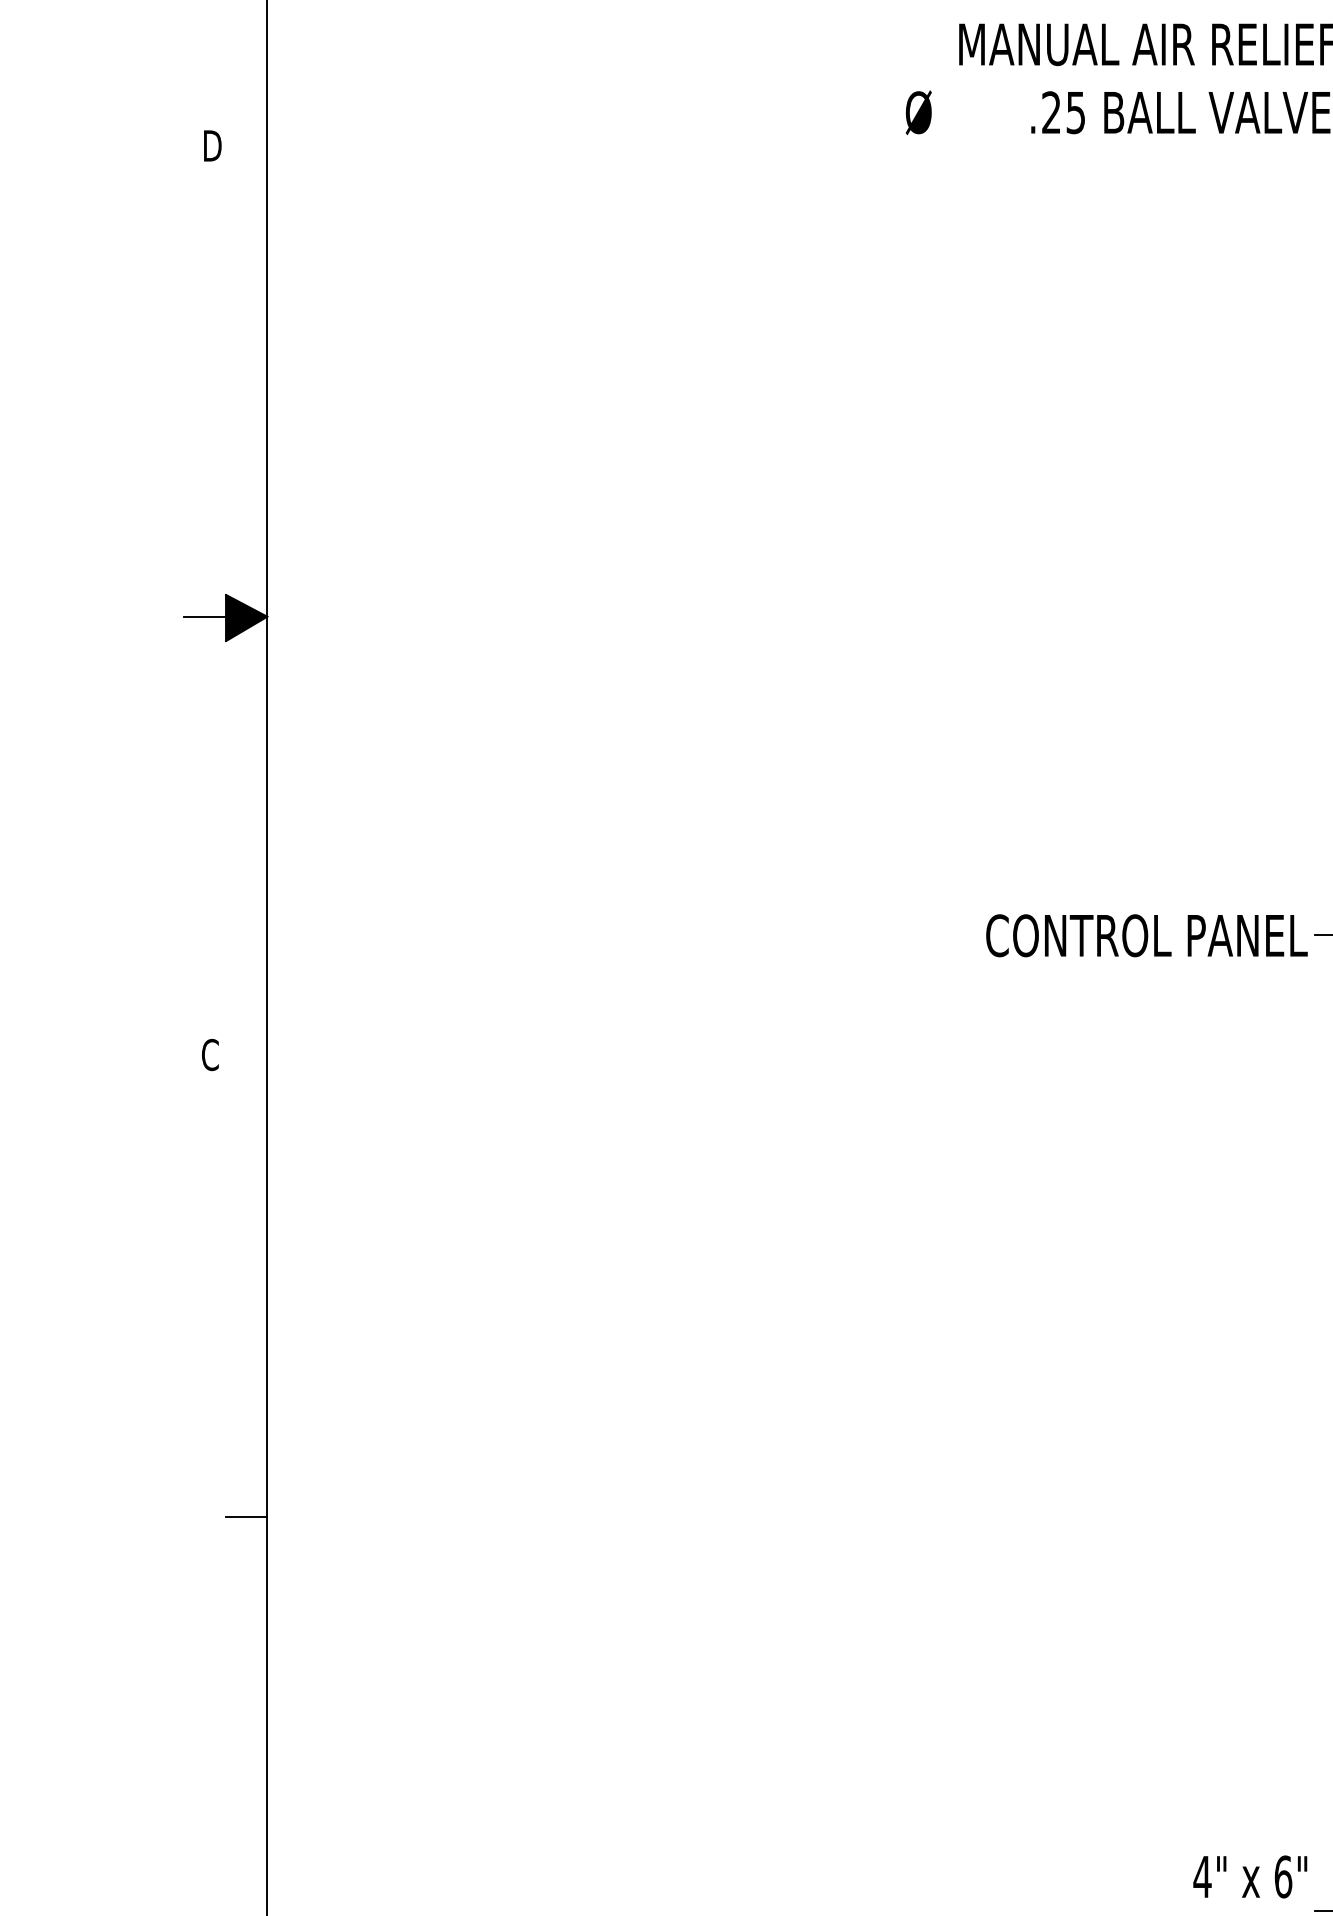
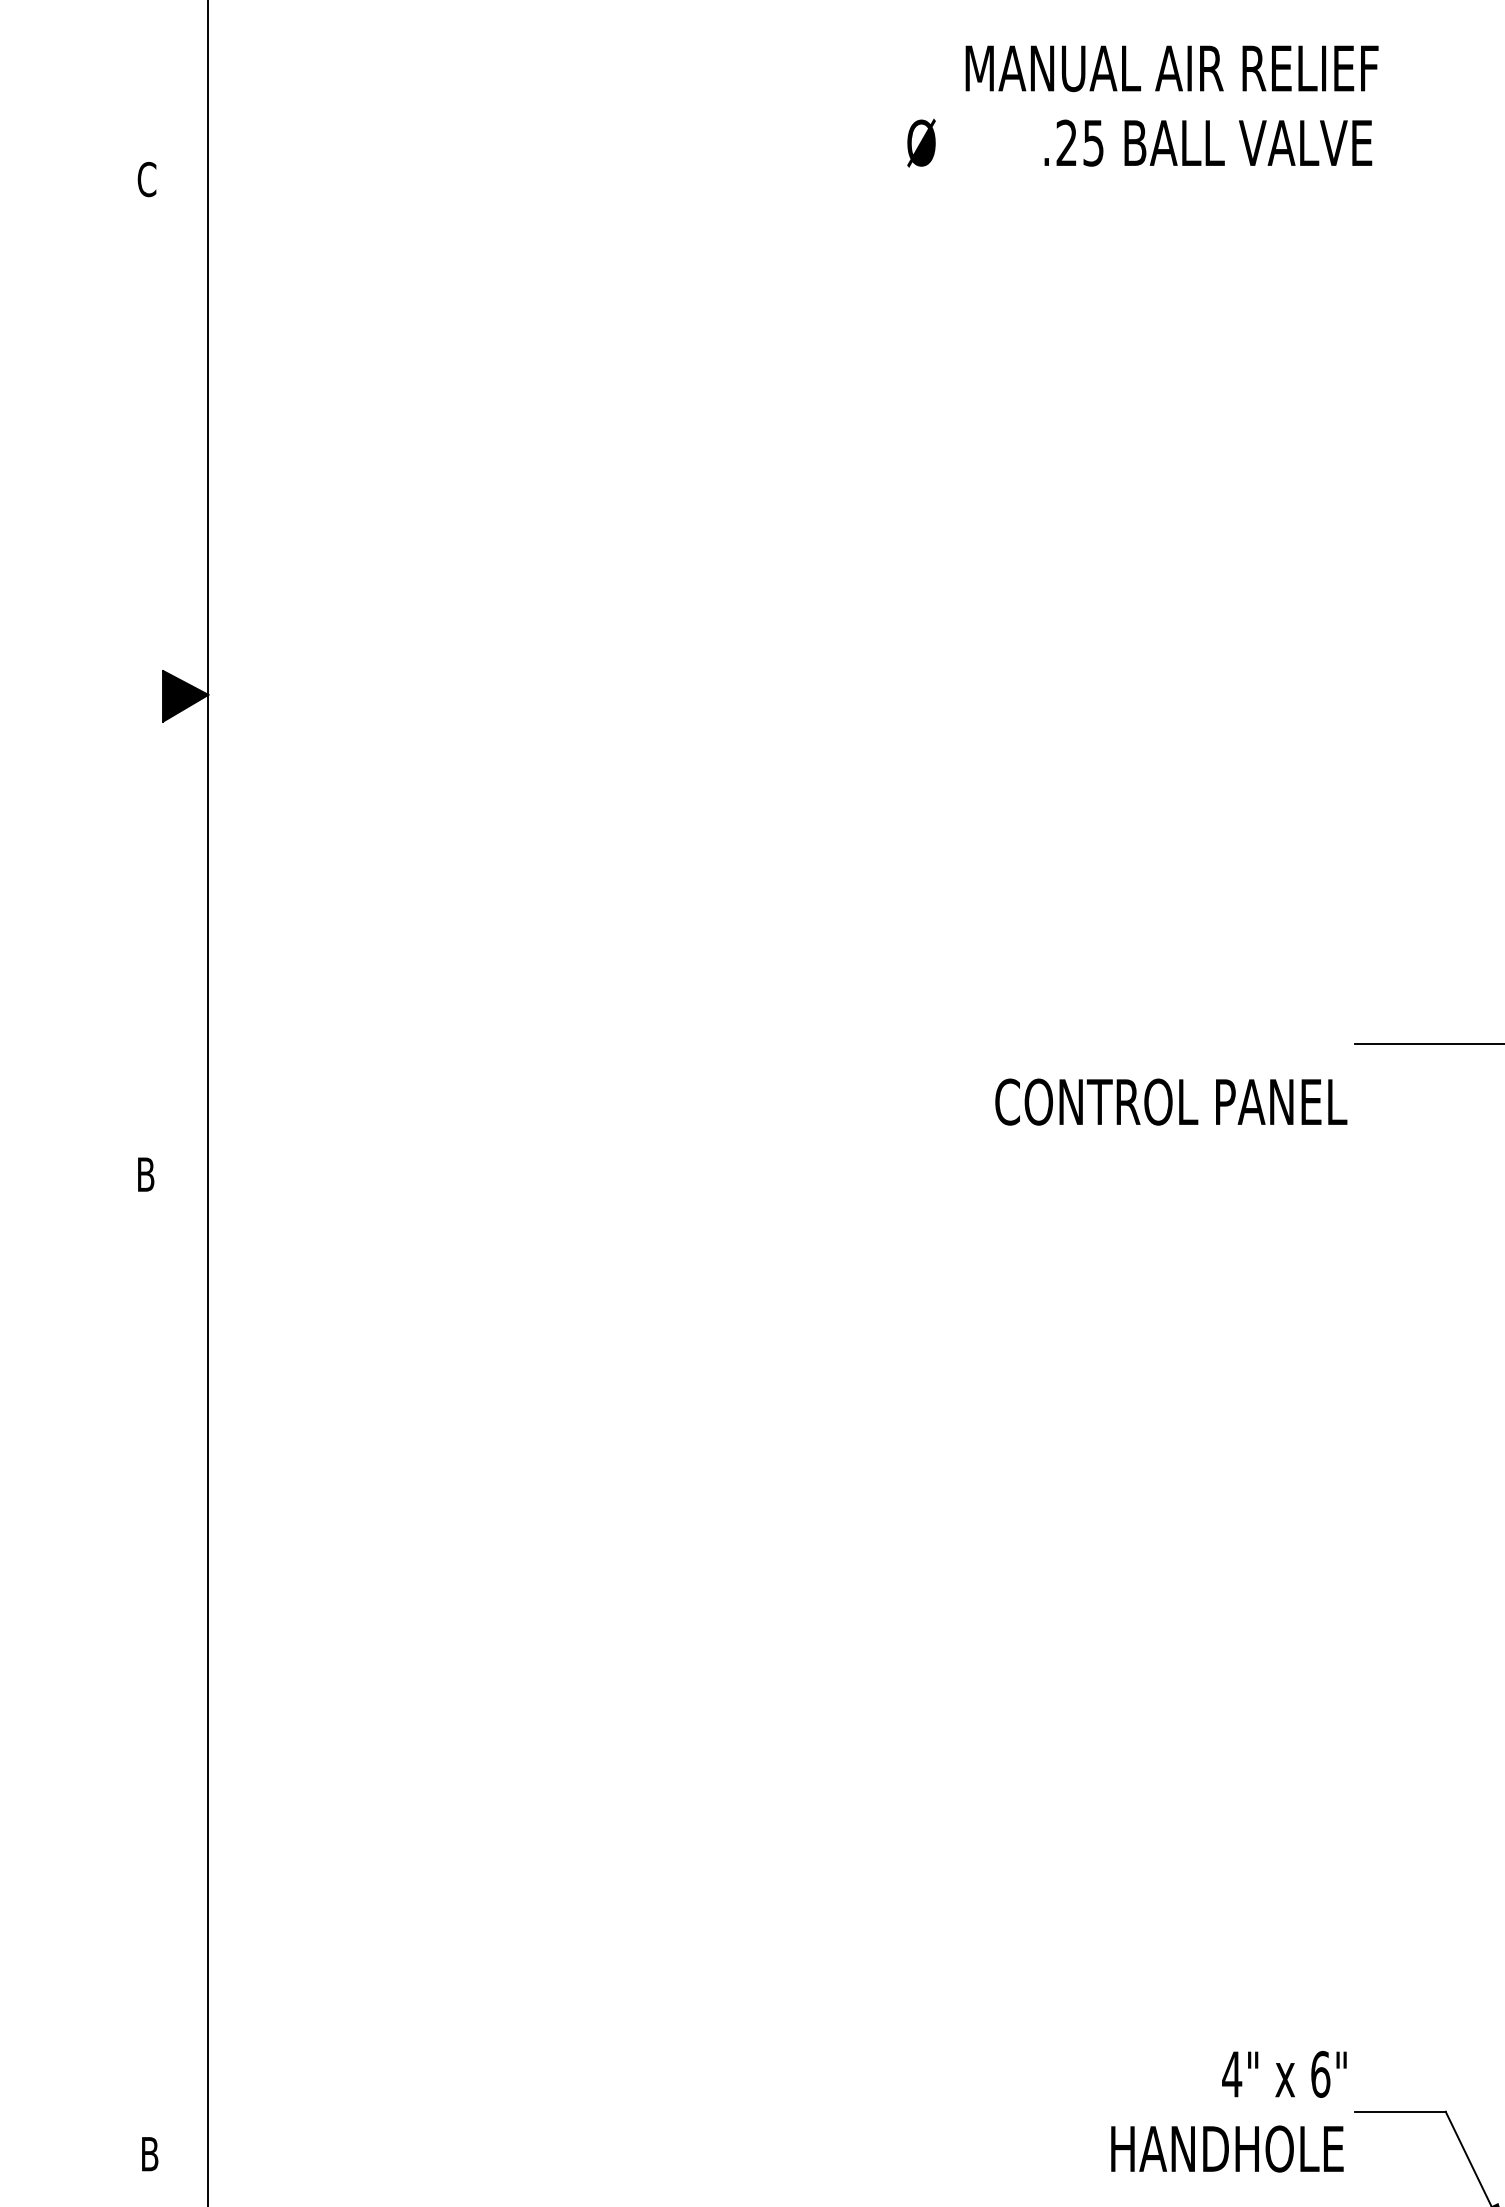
text: (211, 145) -> (147, 179), D -> C
line: (205, 616) -> (140, 694), removed
text: (1147, 935) -> (1171, 1101), moved
text: (209, 1054) -> (145, 1174), C -> B
line: (246, 1517) -> (185, 1680), removed

